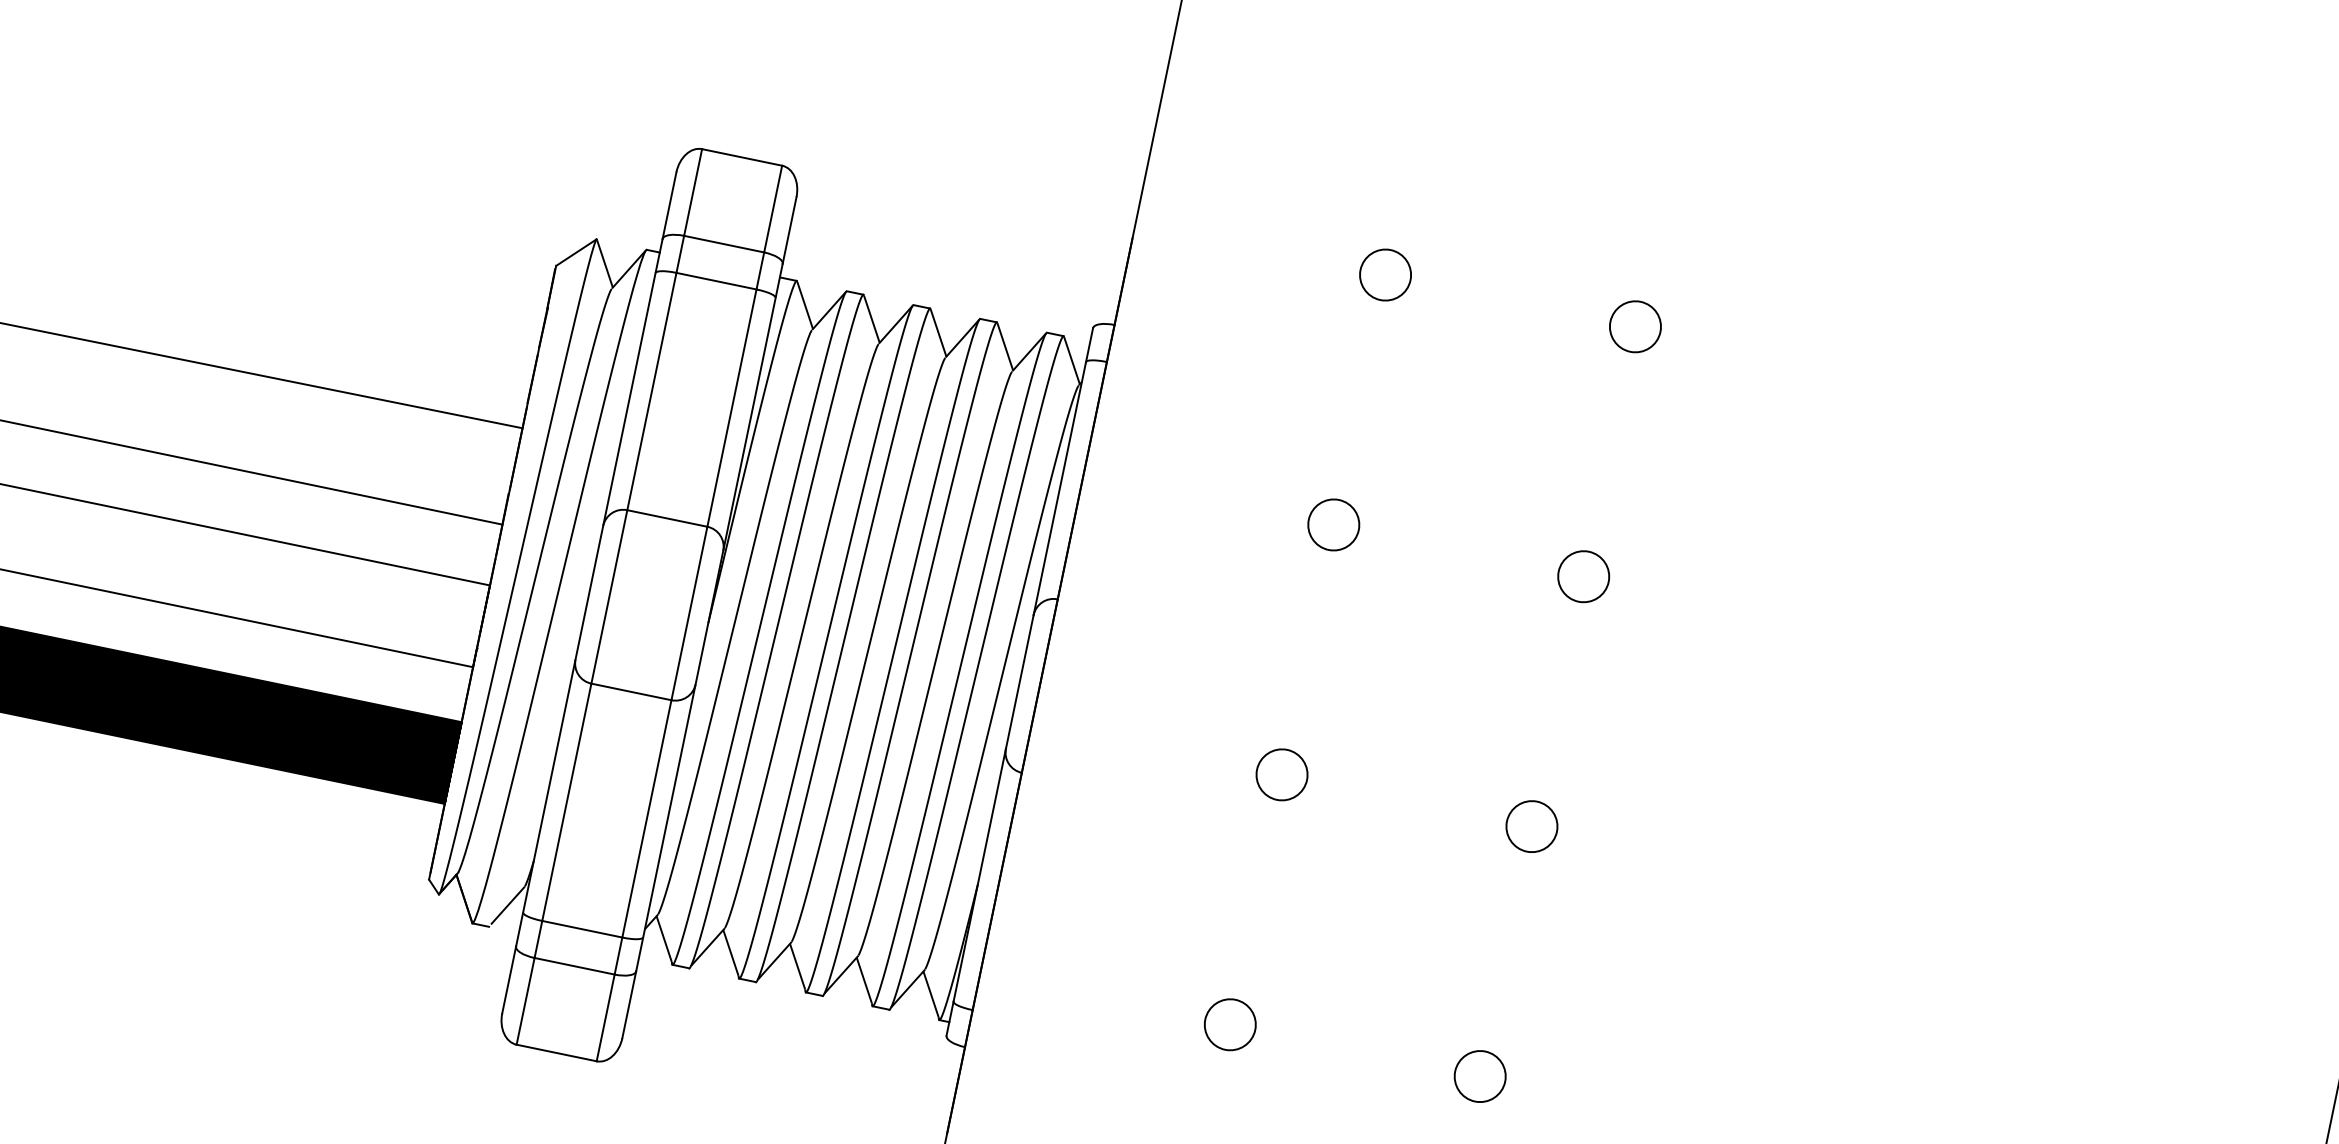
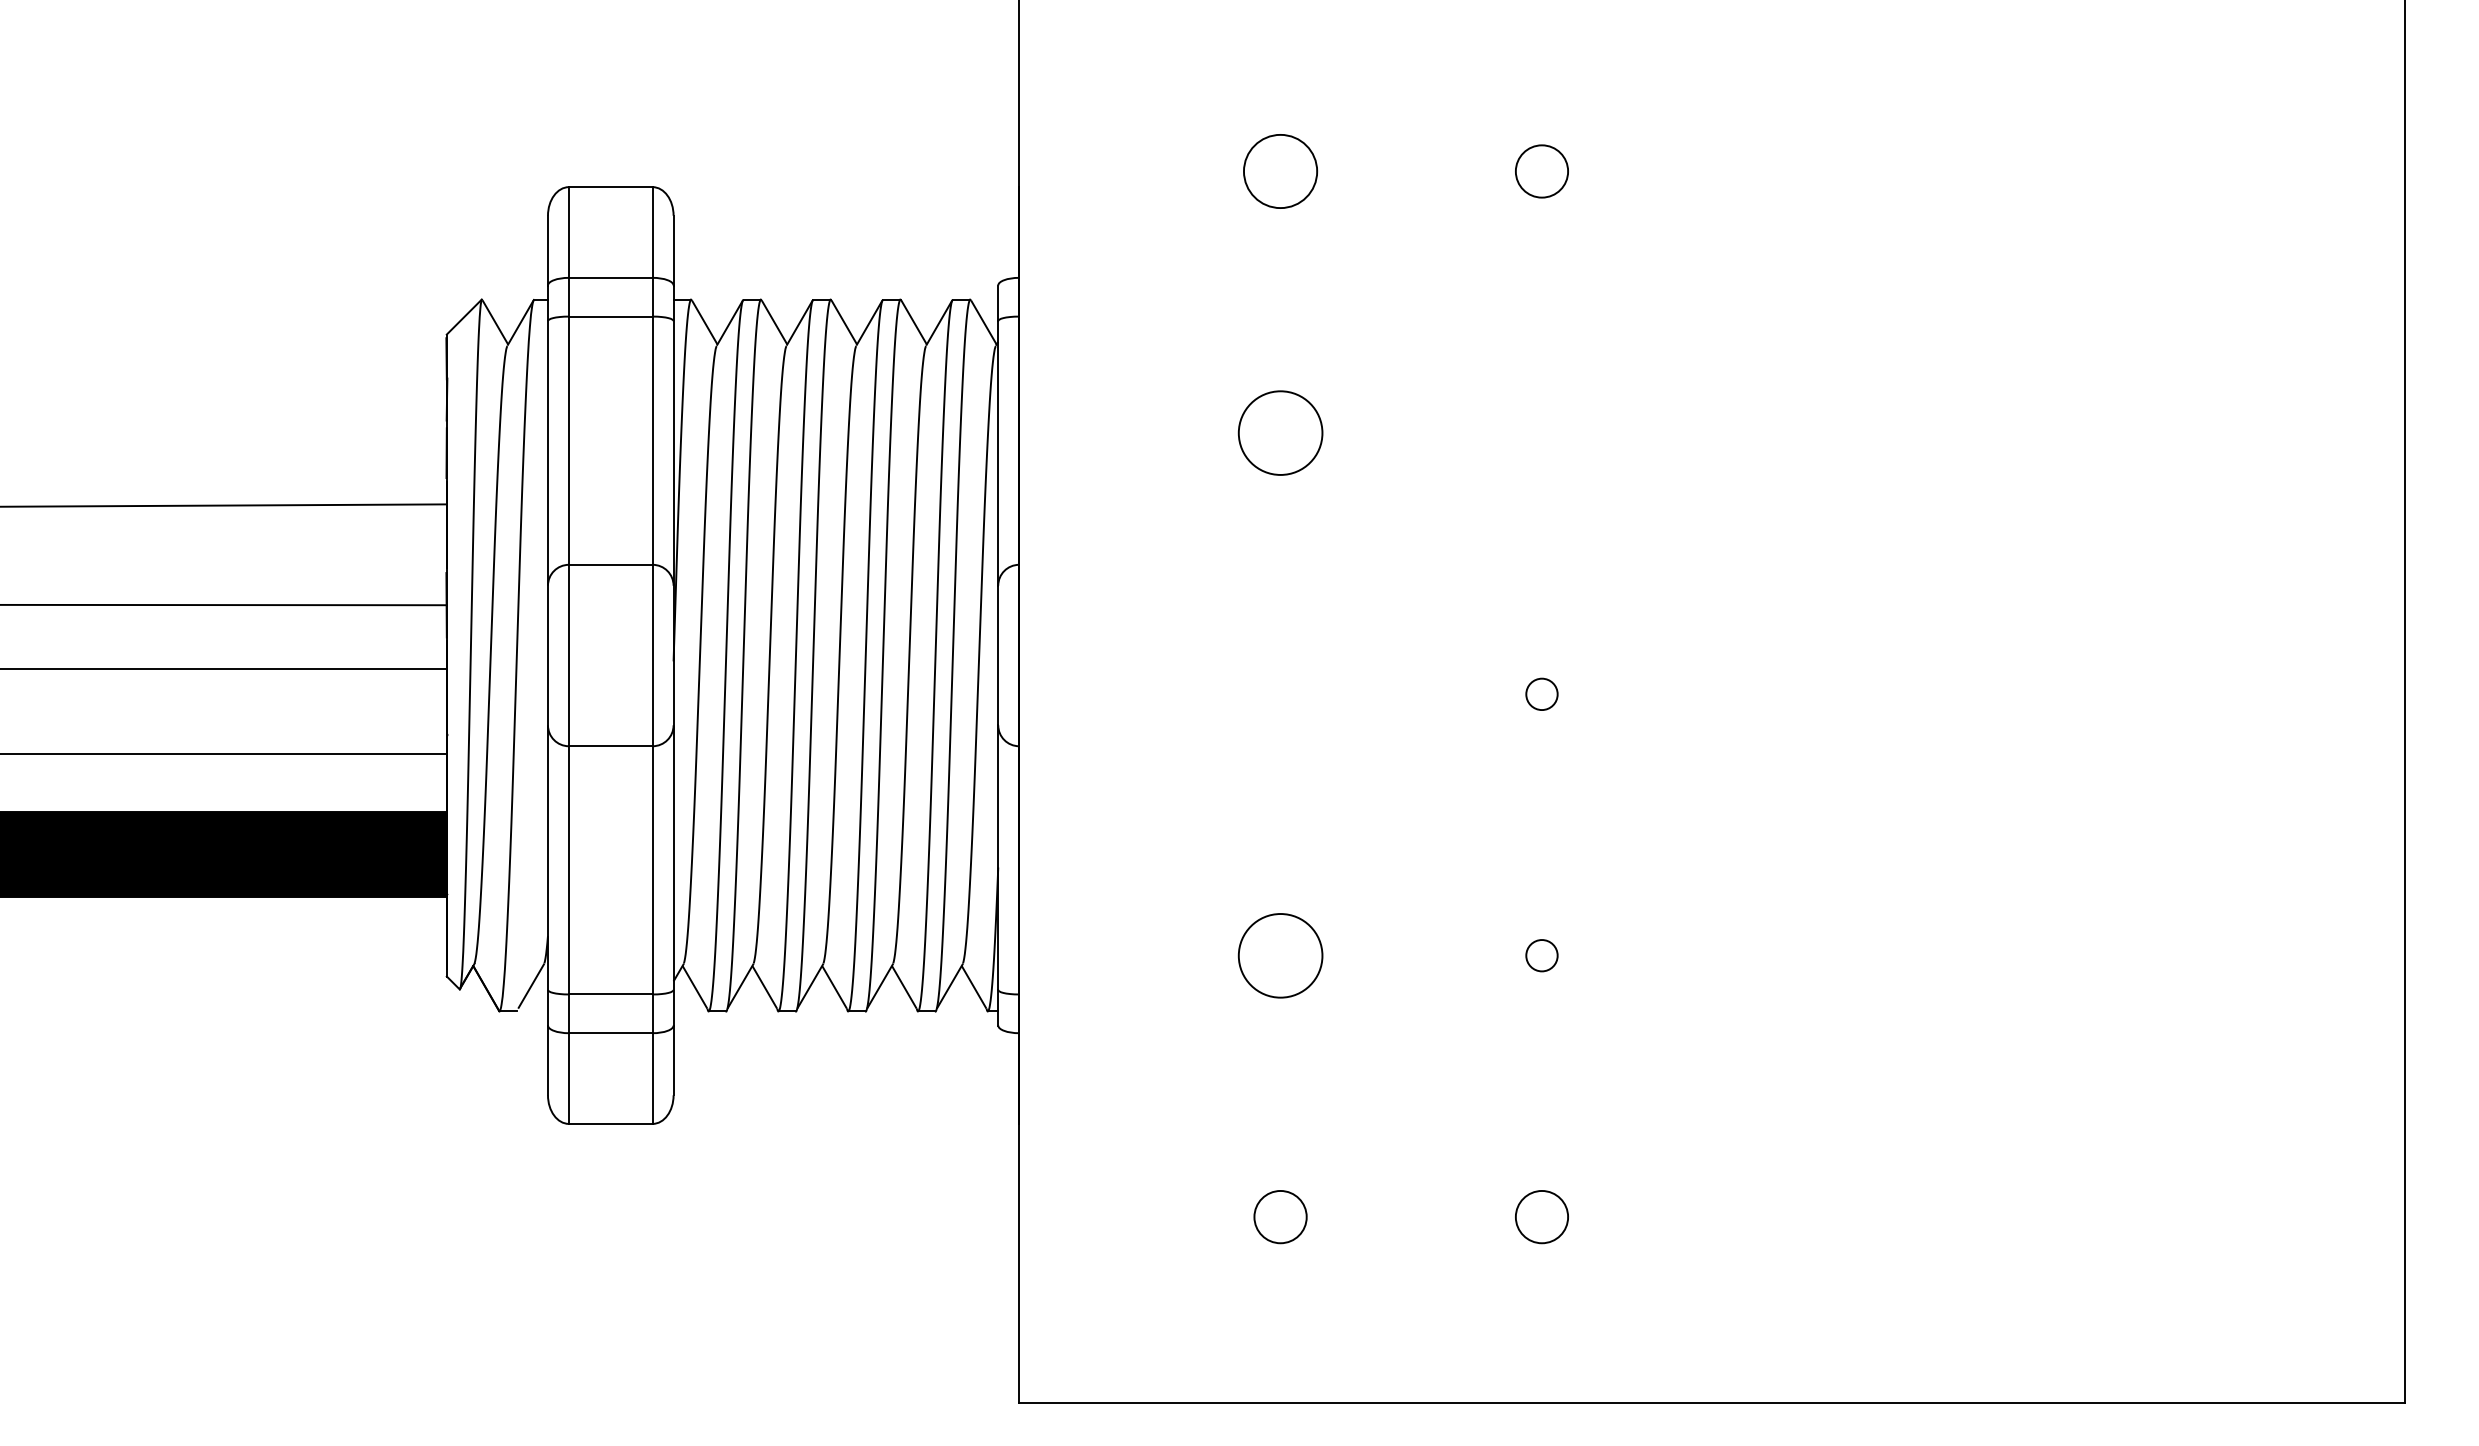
circle: (1385, 275) -> (1280, 171), size x1.4
circle: (1333, 524) -> (1280, 432), size x1.6
circle: (1583, 576) -> (1541, 432), removed
circle: (1281, 775) -> (1280, 694), removed
circle: (1531, 826) -> (1541, 694), size x0.6
circle: (1230, 1024) -> (1280, 955), size x1.6
circle: (1479, 1076) -> (1541, 955), size x0.6

